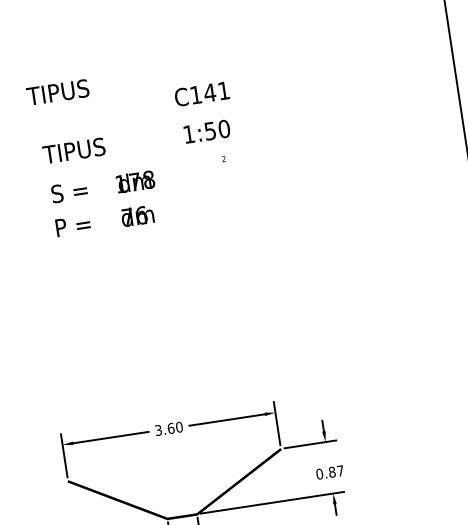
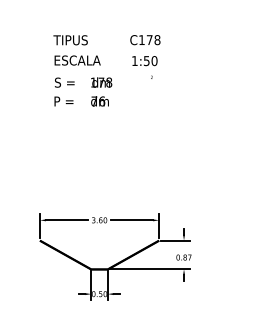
text: (57, 92) -> (70, 40), moved
text: (216, 92) -> (153, 40), C141 -> C178
text: (84, 149) -> (76, 60), TIPUS -> ESCALA

